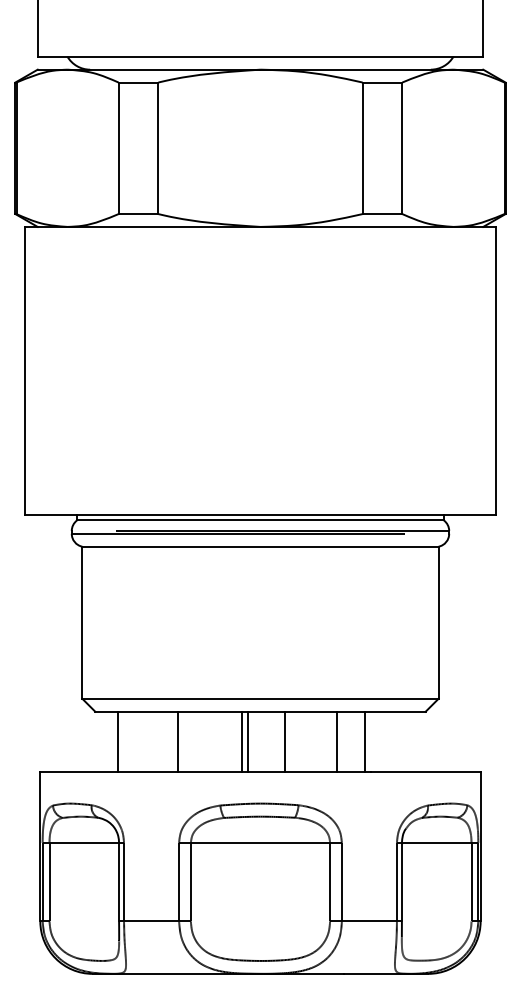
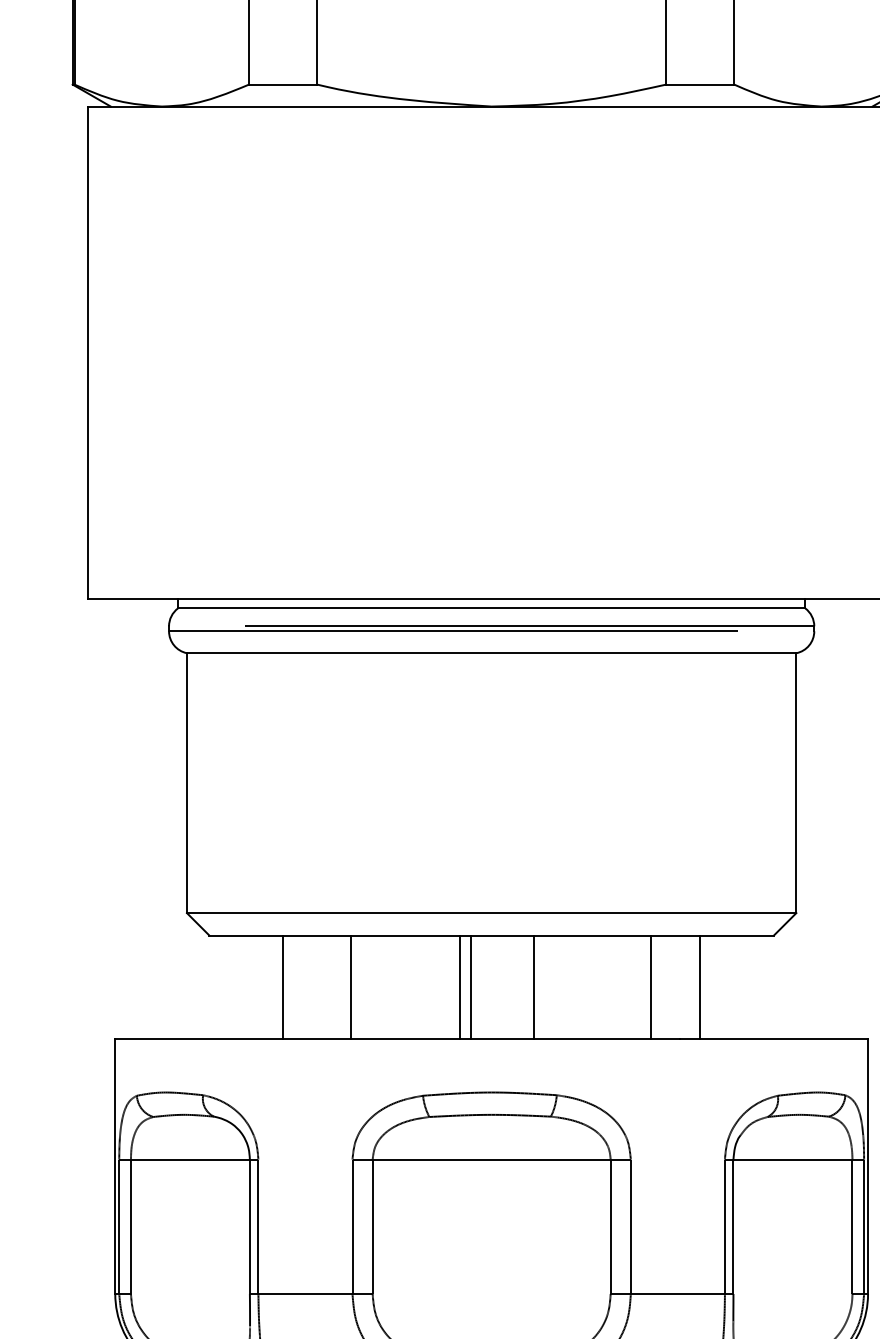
line: (117, 741) -> (283, 986), moved
line: (336, 741) -> (650, 986), moved
line: (365, 741) -> (700, 986), moved

